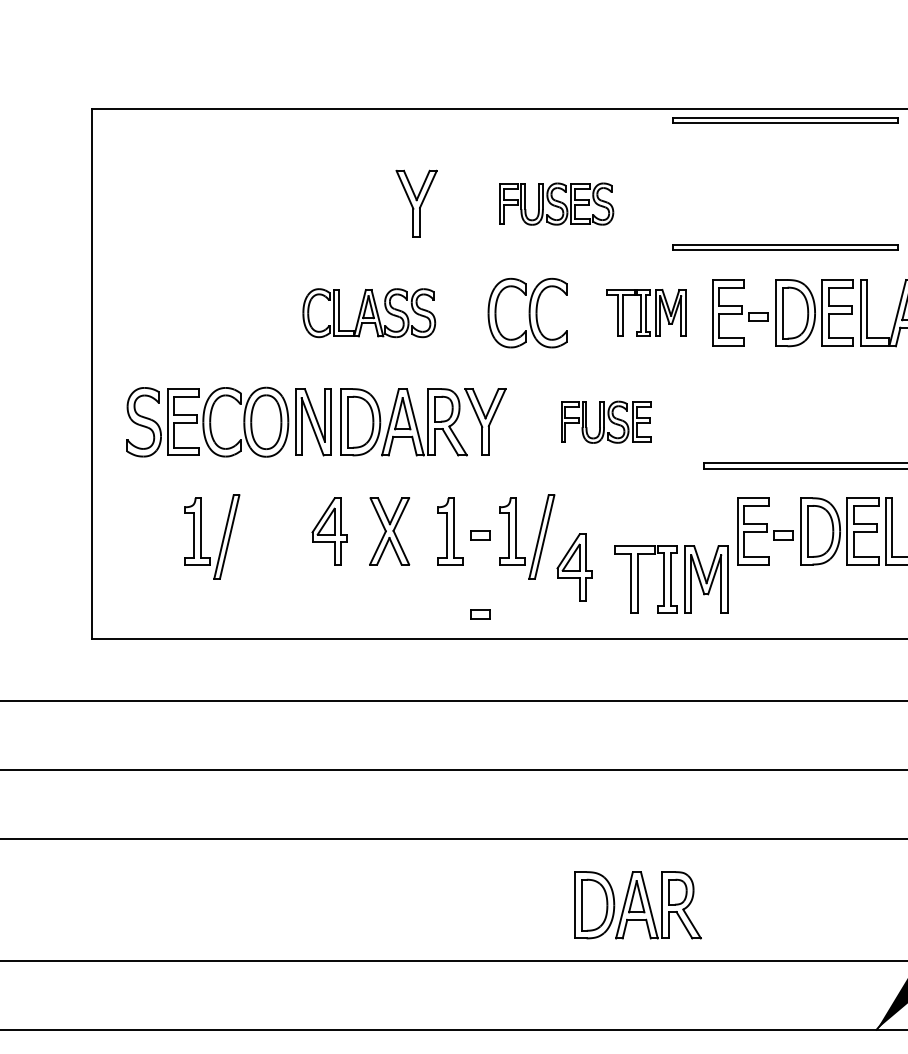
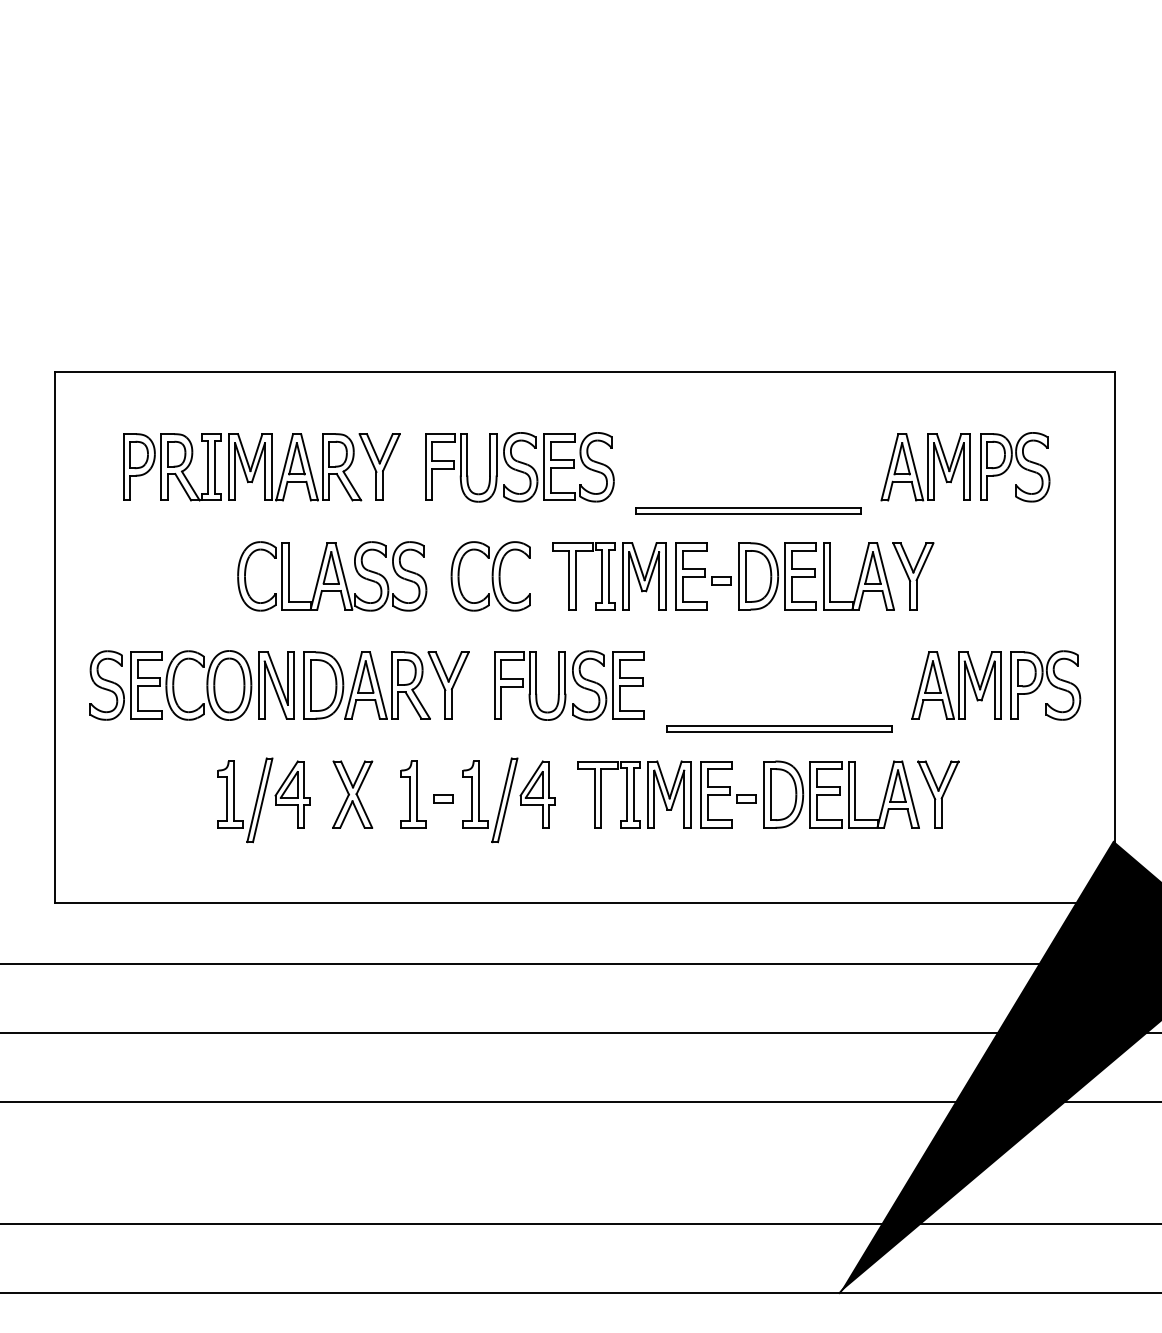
part: (785, 120) -> (748, 383), removed
part: (279, 204) -> (242, 467), added
part: (556, 204) -> (519, 467), size x1.67
part: (369, 313) -> (332, 576), size x1.43
part: (646, 313) -> (609, 576), size x1.43
part: (606, 422) -> (569, 685), size x1.67
part: (222, 538) -> (255, 801), moved
part: (574, 567) -> (537, 794), moved
part: (671, 579) -> (634, 794), moved
part: (480, 614) -> (443, 877), removed
part: (637, 905) -> (600, 1168), removed

